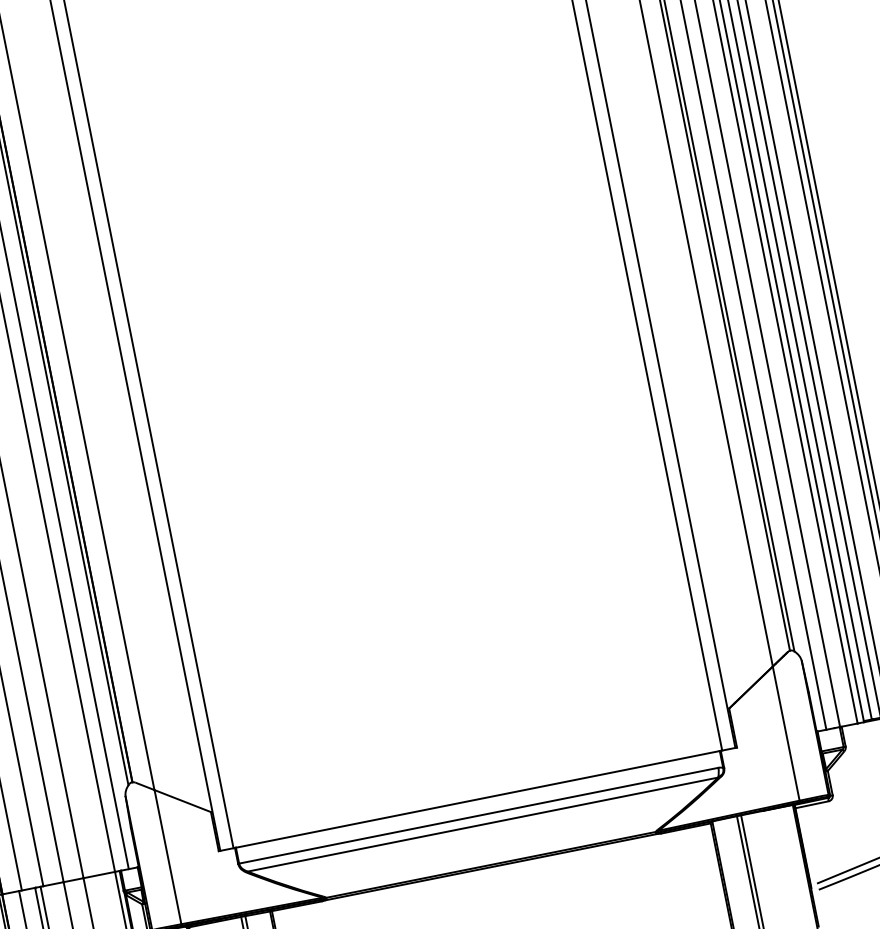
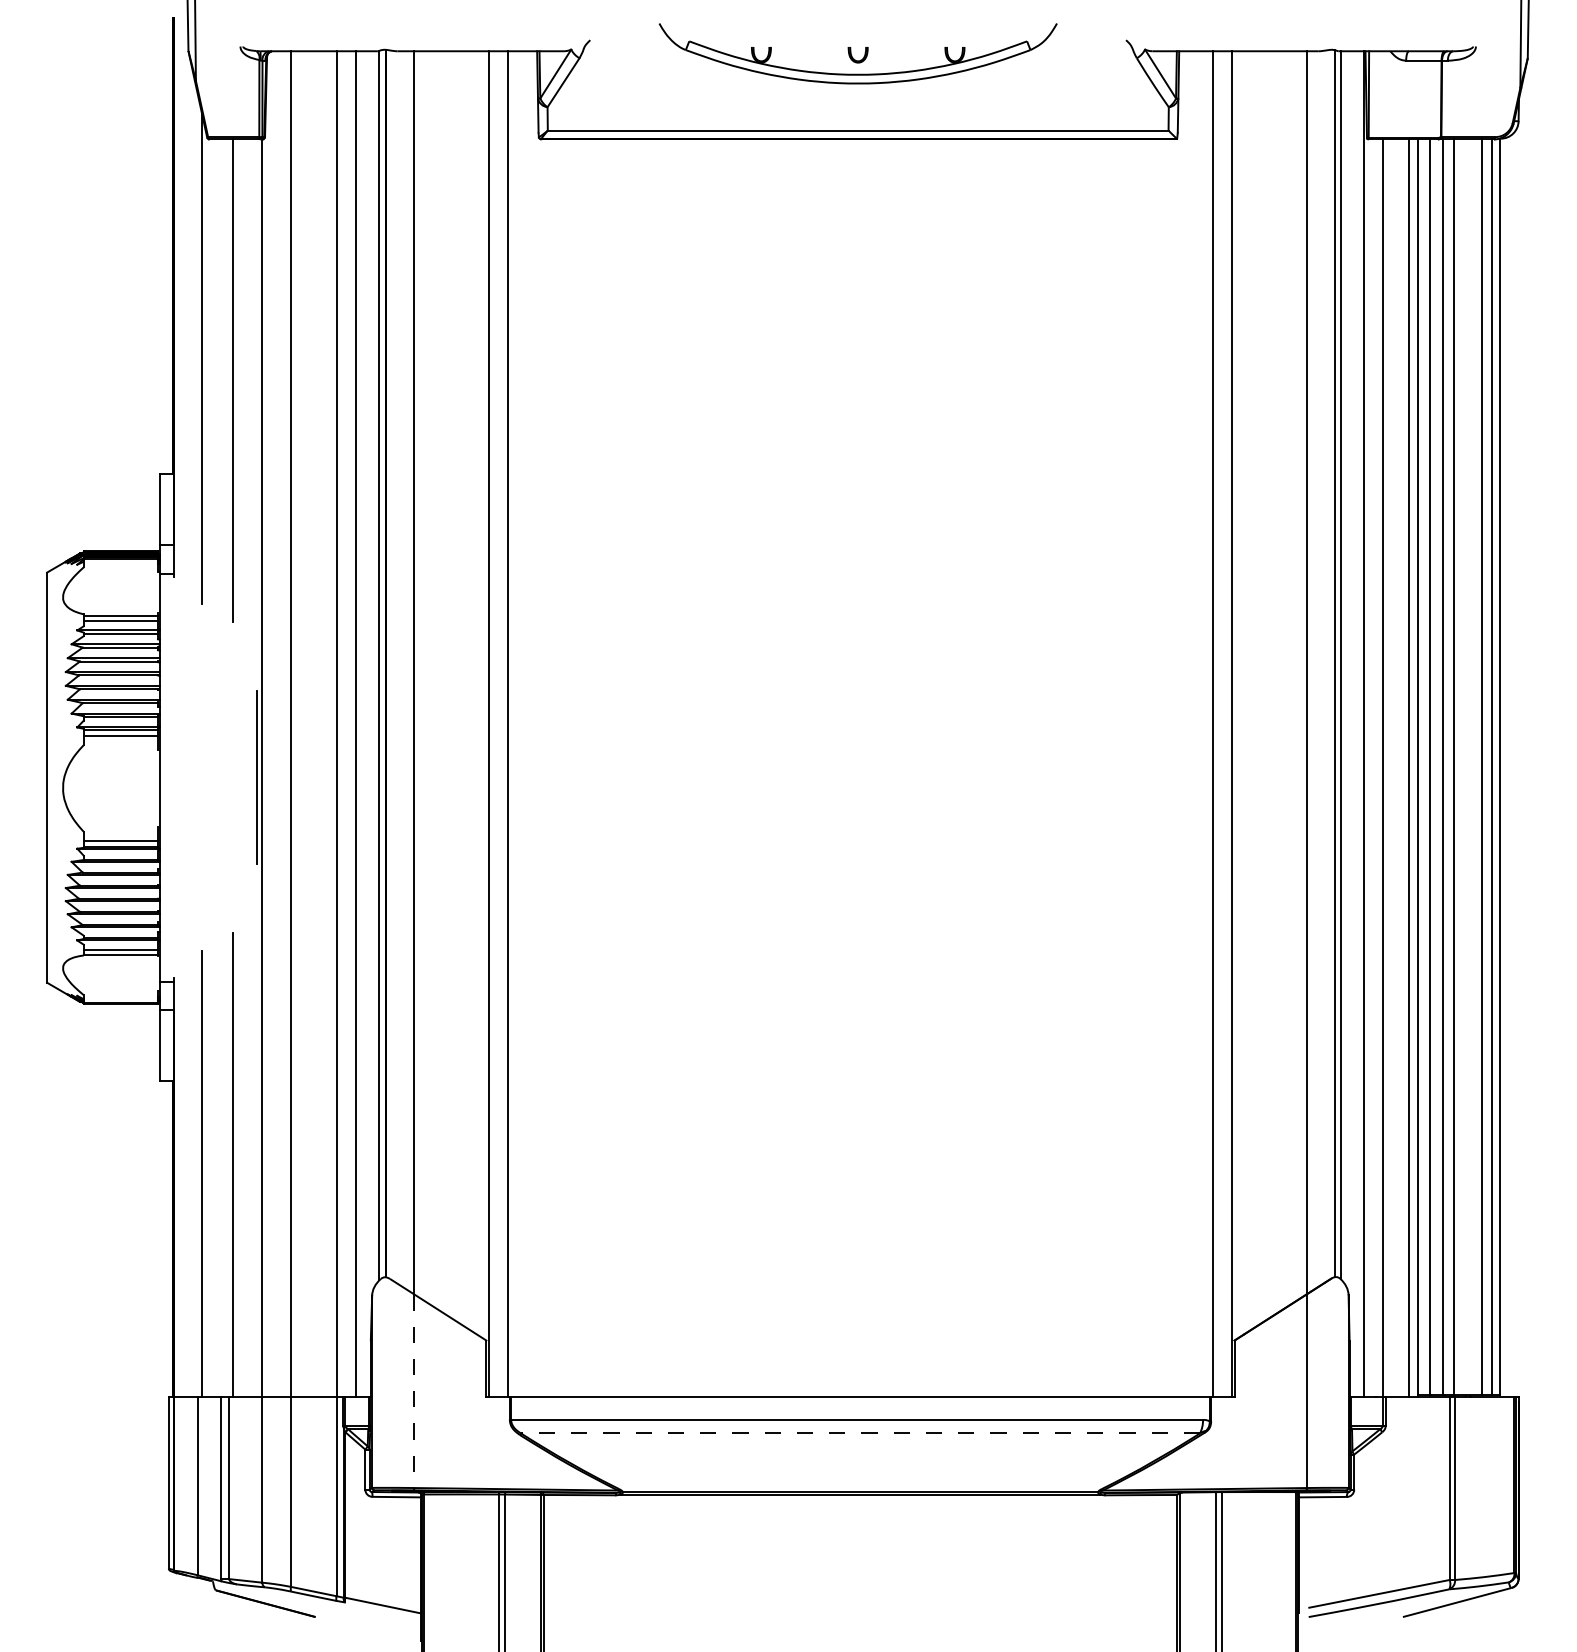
line: (482, 824) -> (860, 1433), solid -> dashed
line: (168, 857) -> (414, 1391), solid -> dashed

